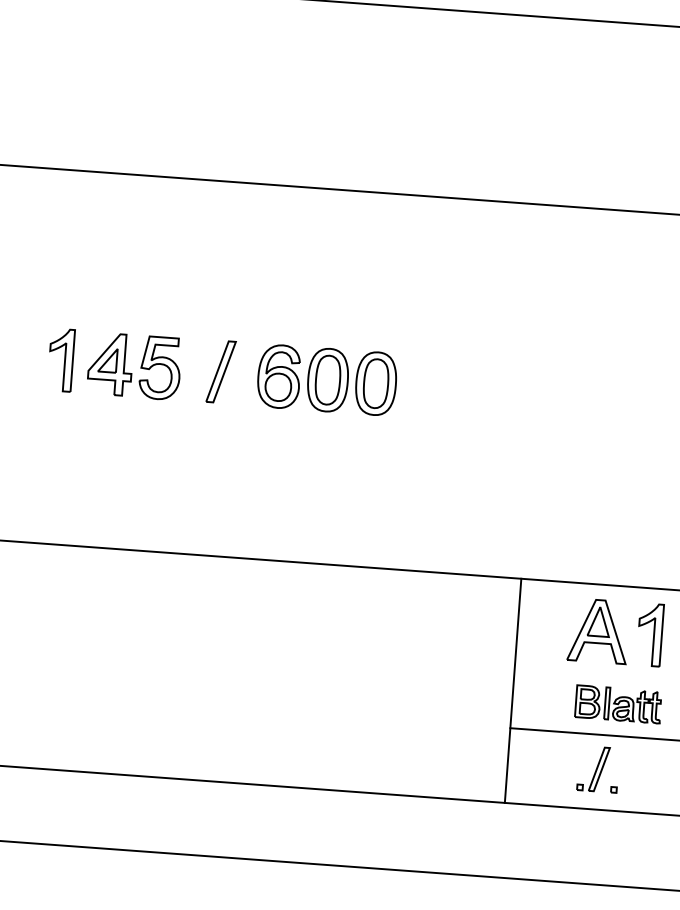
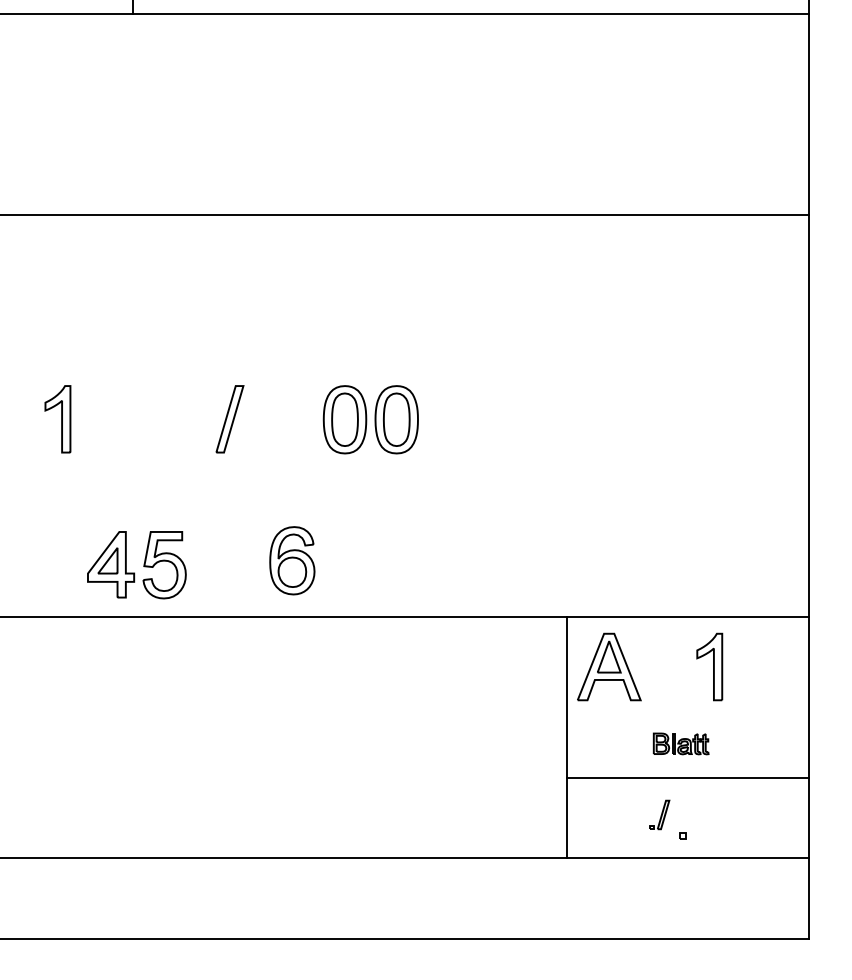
part: (140, 367) -> (143, 565), moved
part: (279, 376) -> (292, 560), moved
part: (598, 630) -> (609, 666), moved
part: (617, 704) -> (680, 743), size x0.6
part: (593, 768) -> (659, 814), size x0.6

